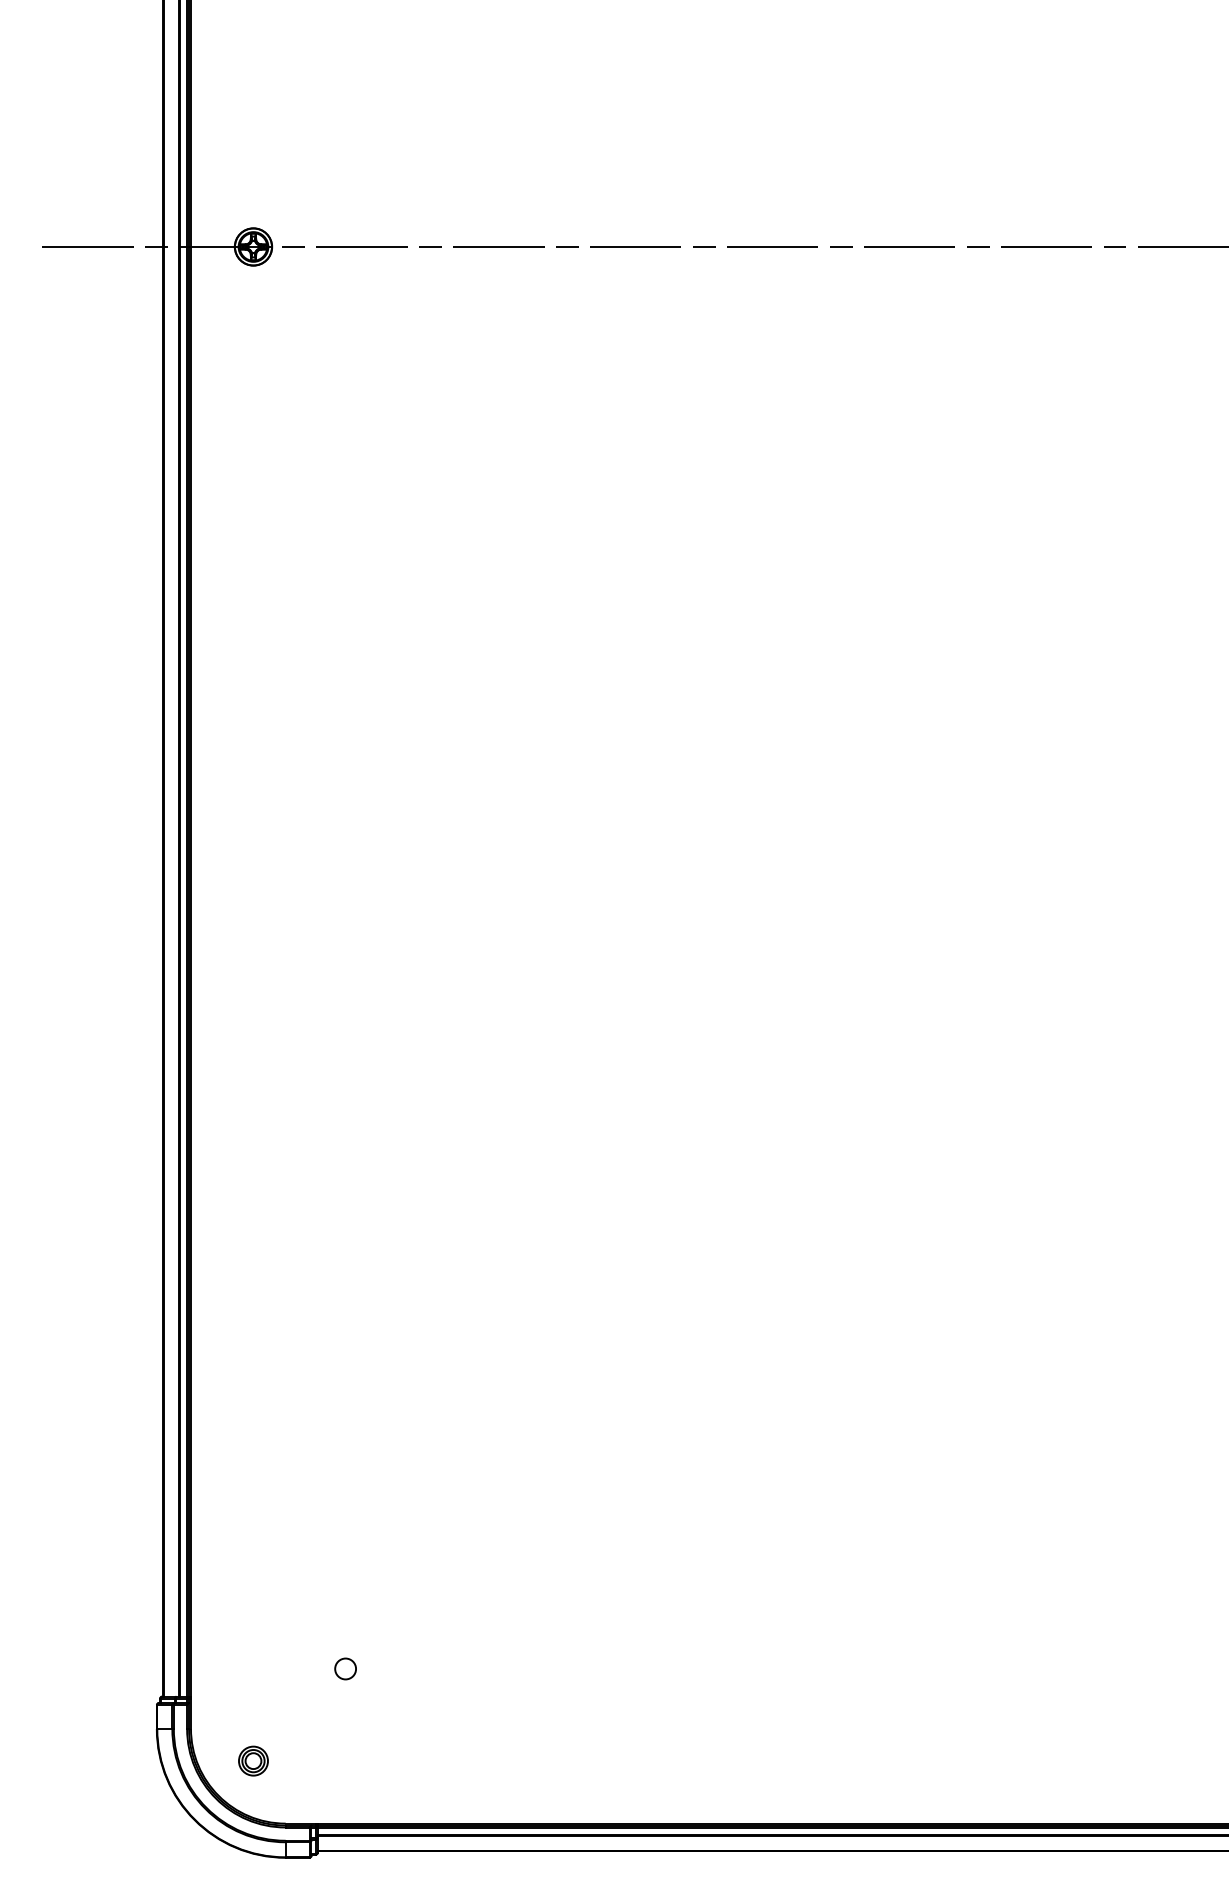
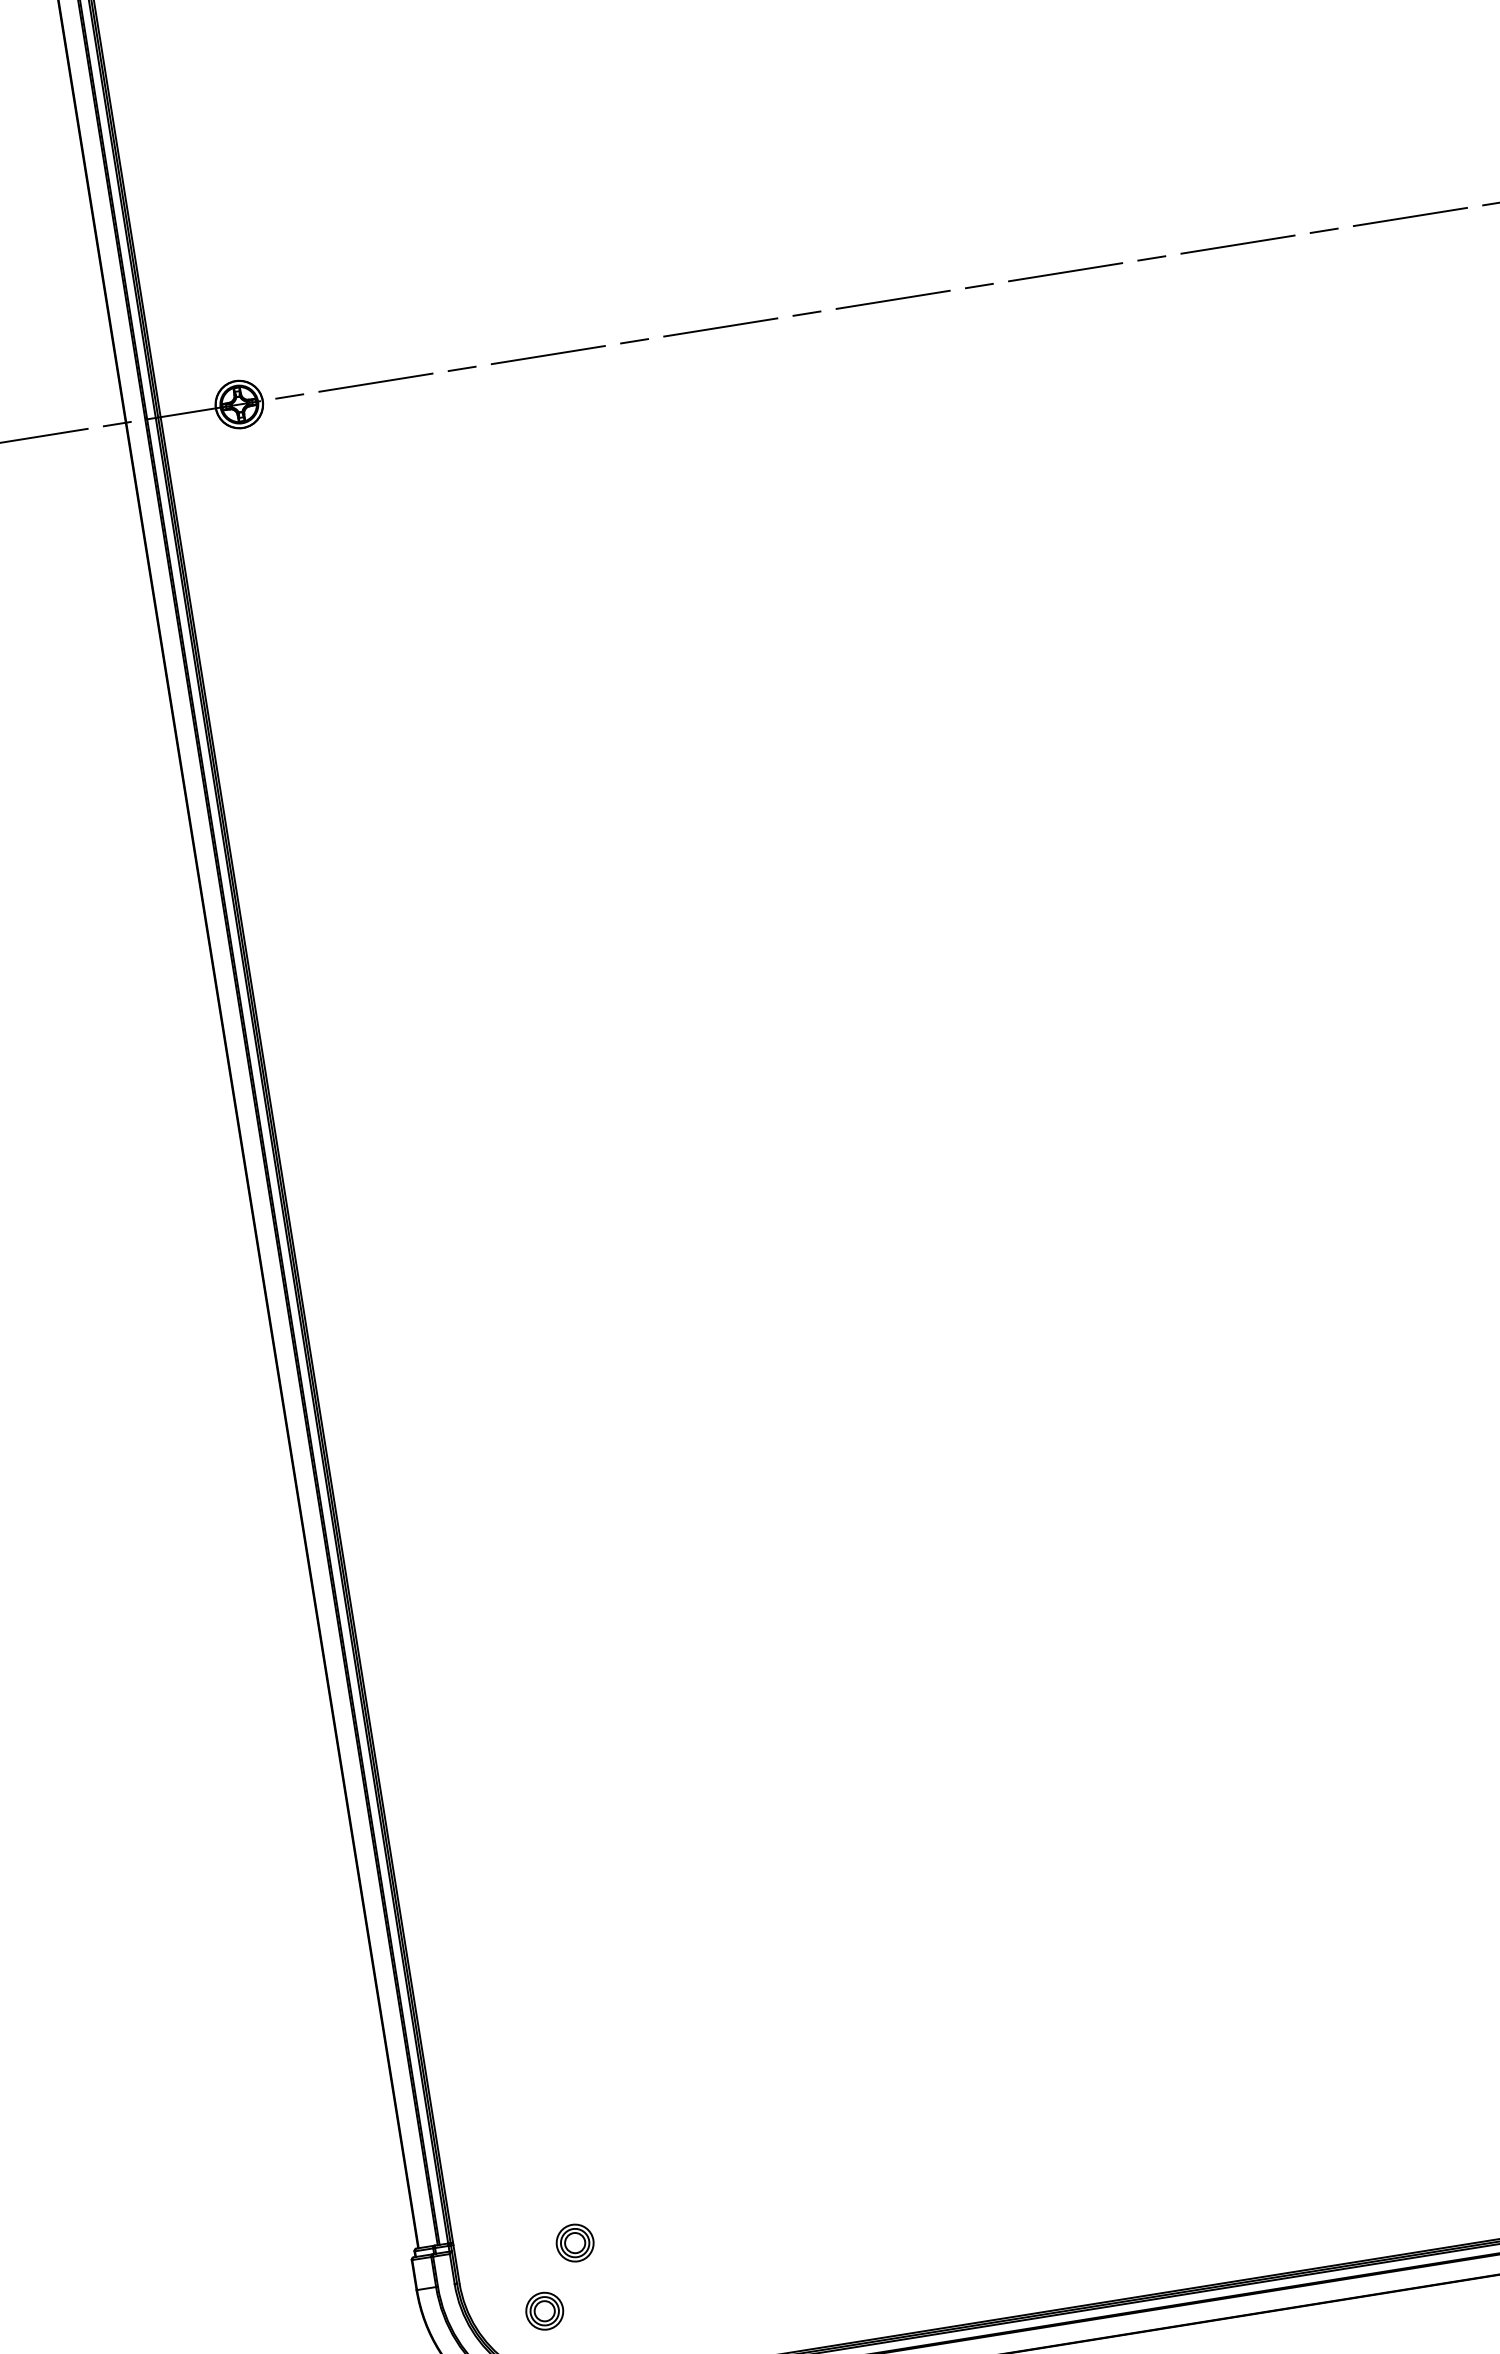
circle: (345, 1668) -> (641, 2176), removed
part: (285, 1711) -> (575, 2242), added

